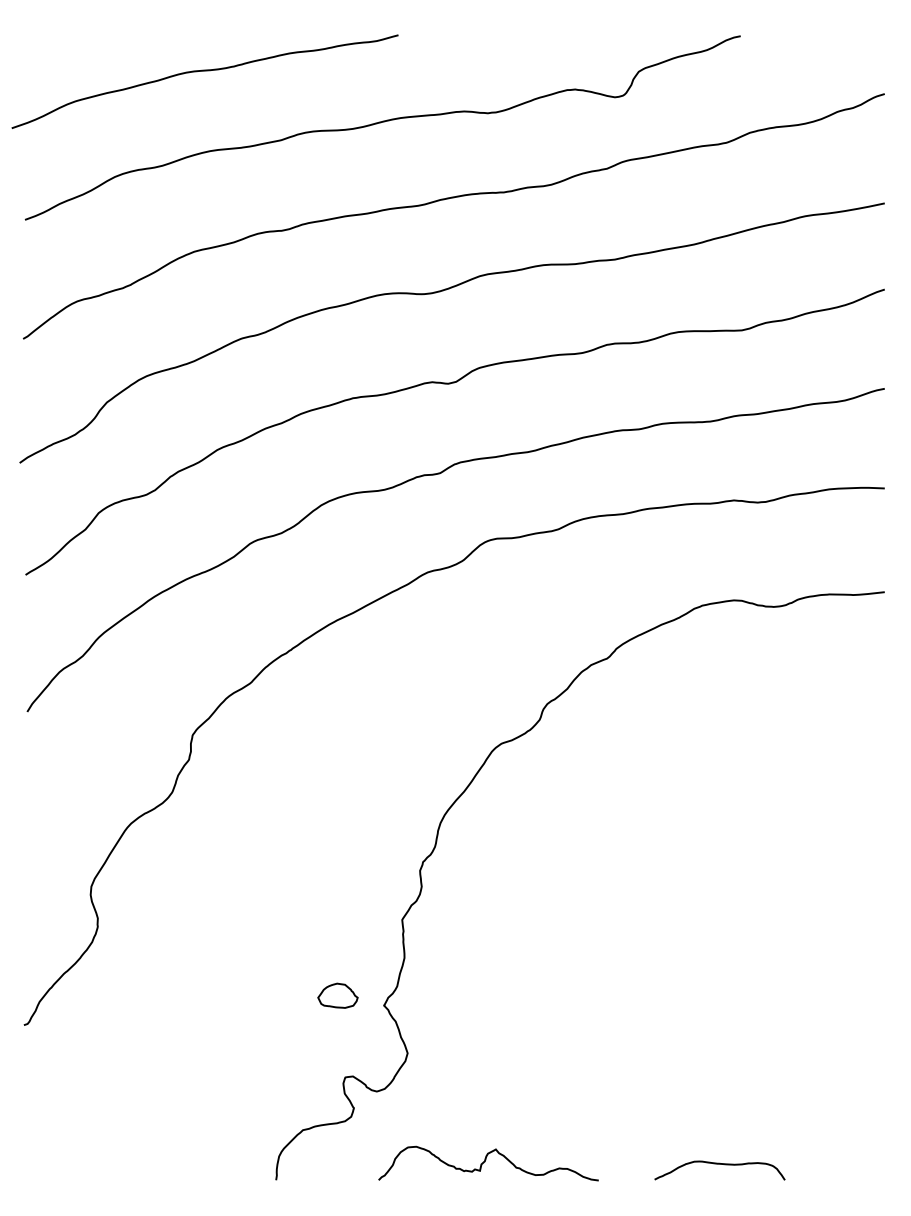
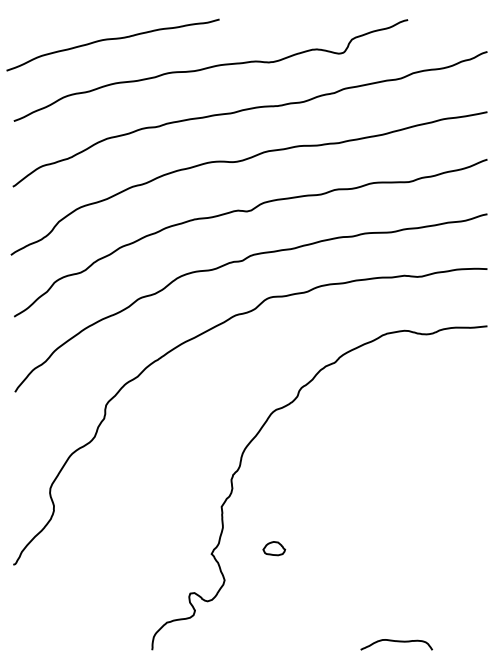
part: (338, 995) -> (274, 548), moved
curve: (487, 1160) -> (268, 639), removed

